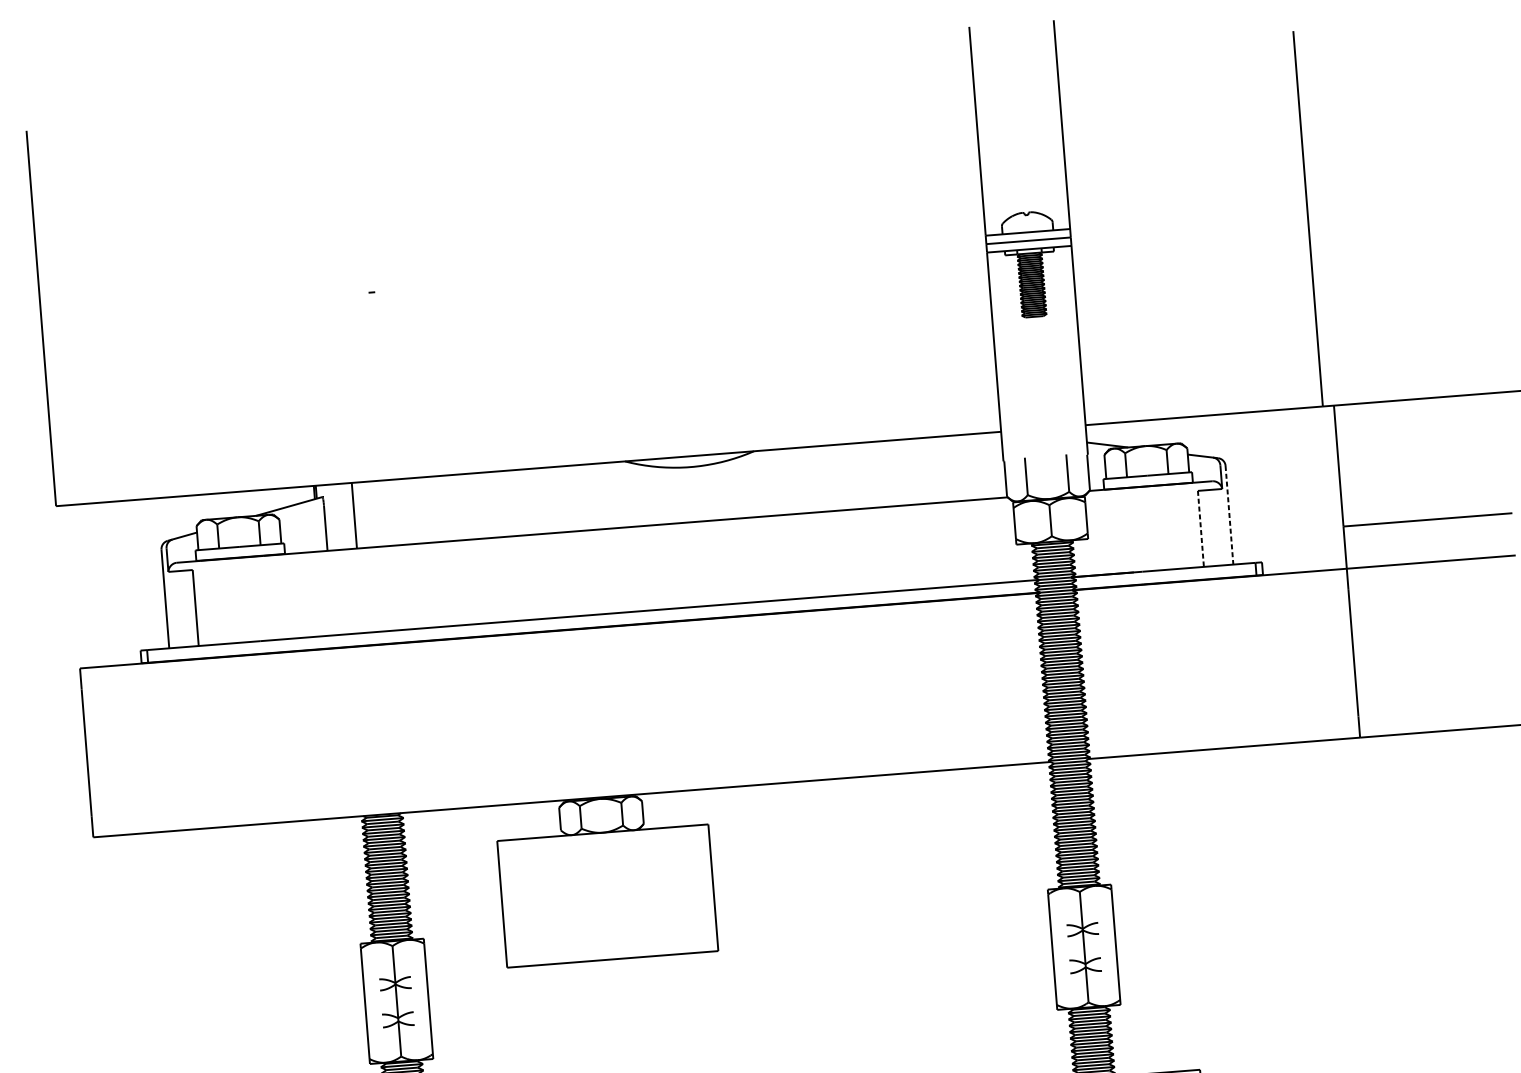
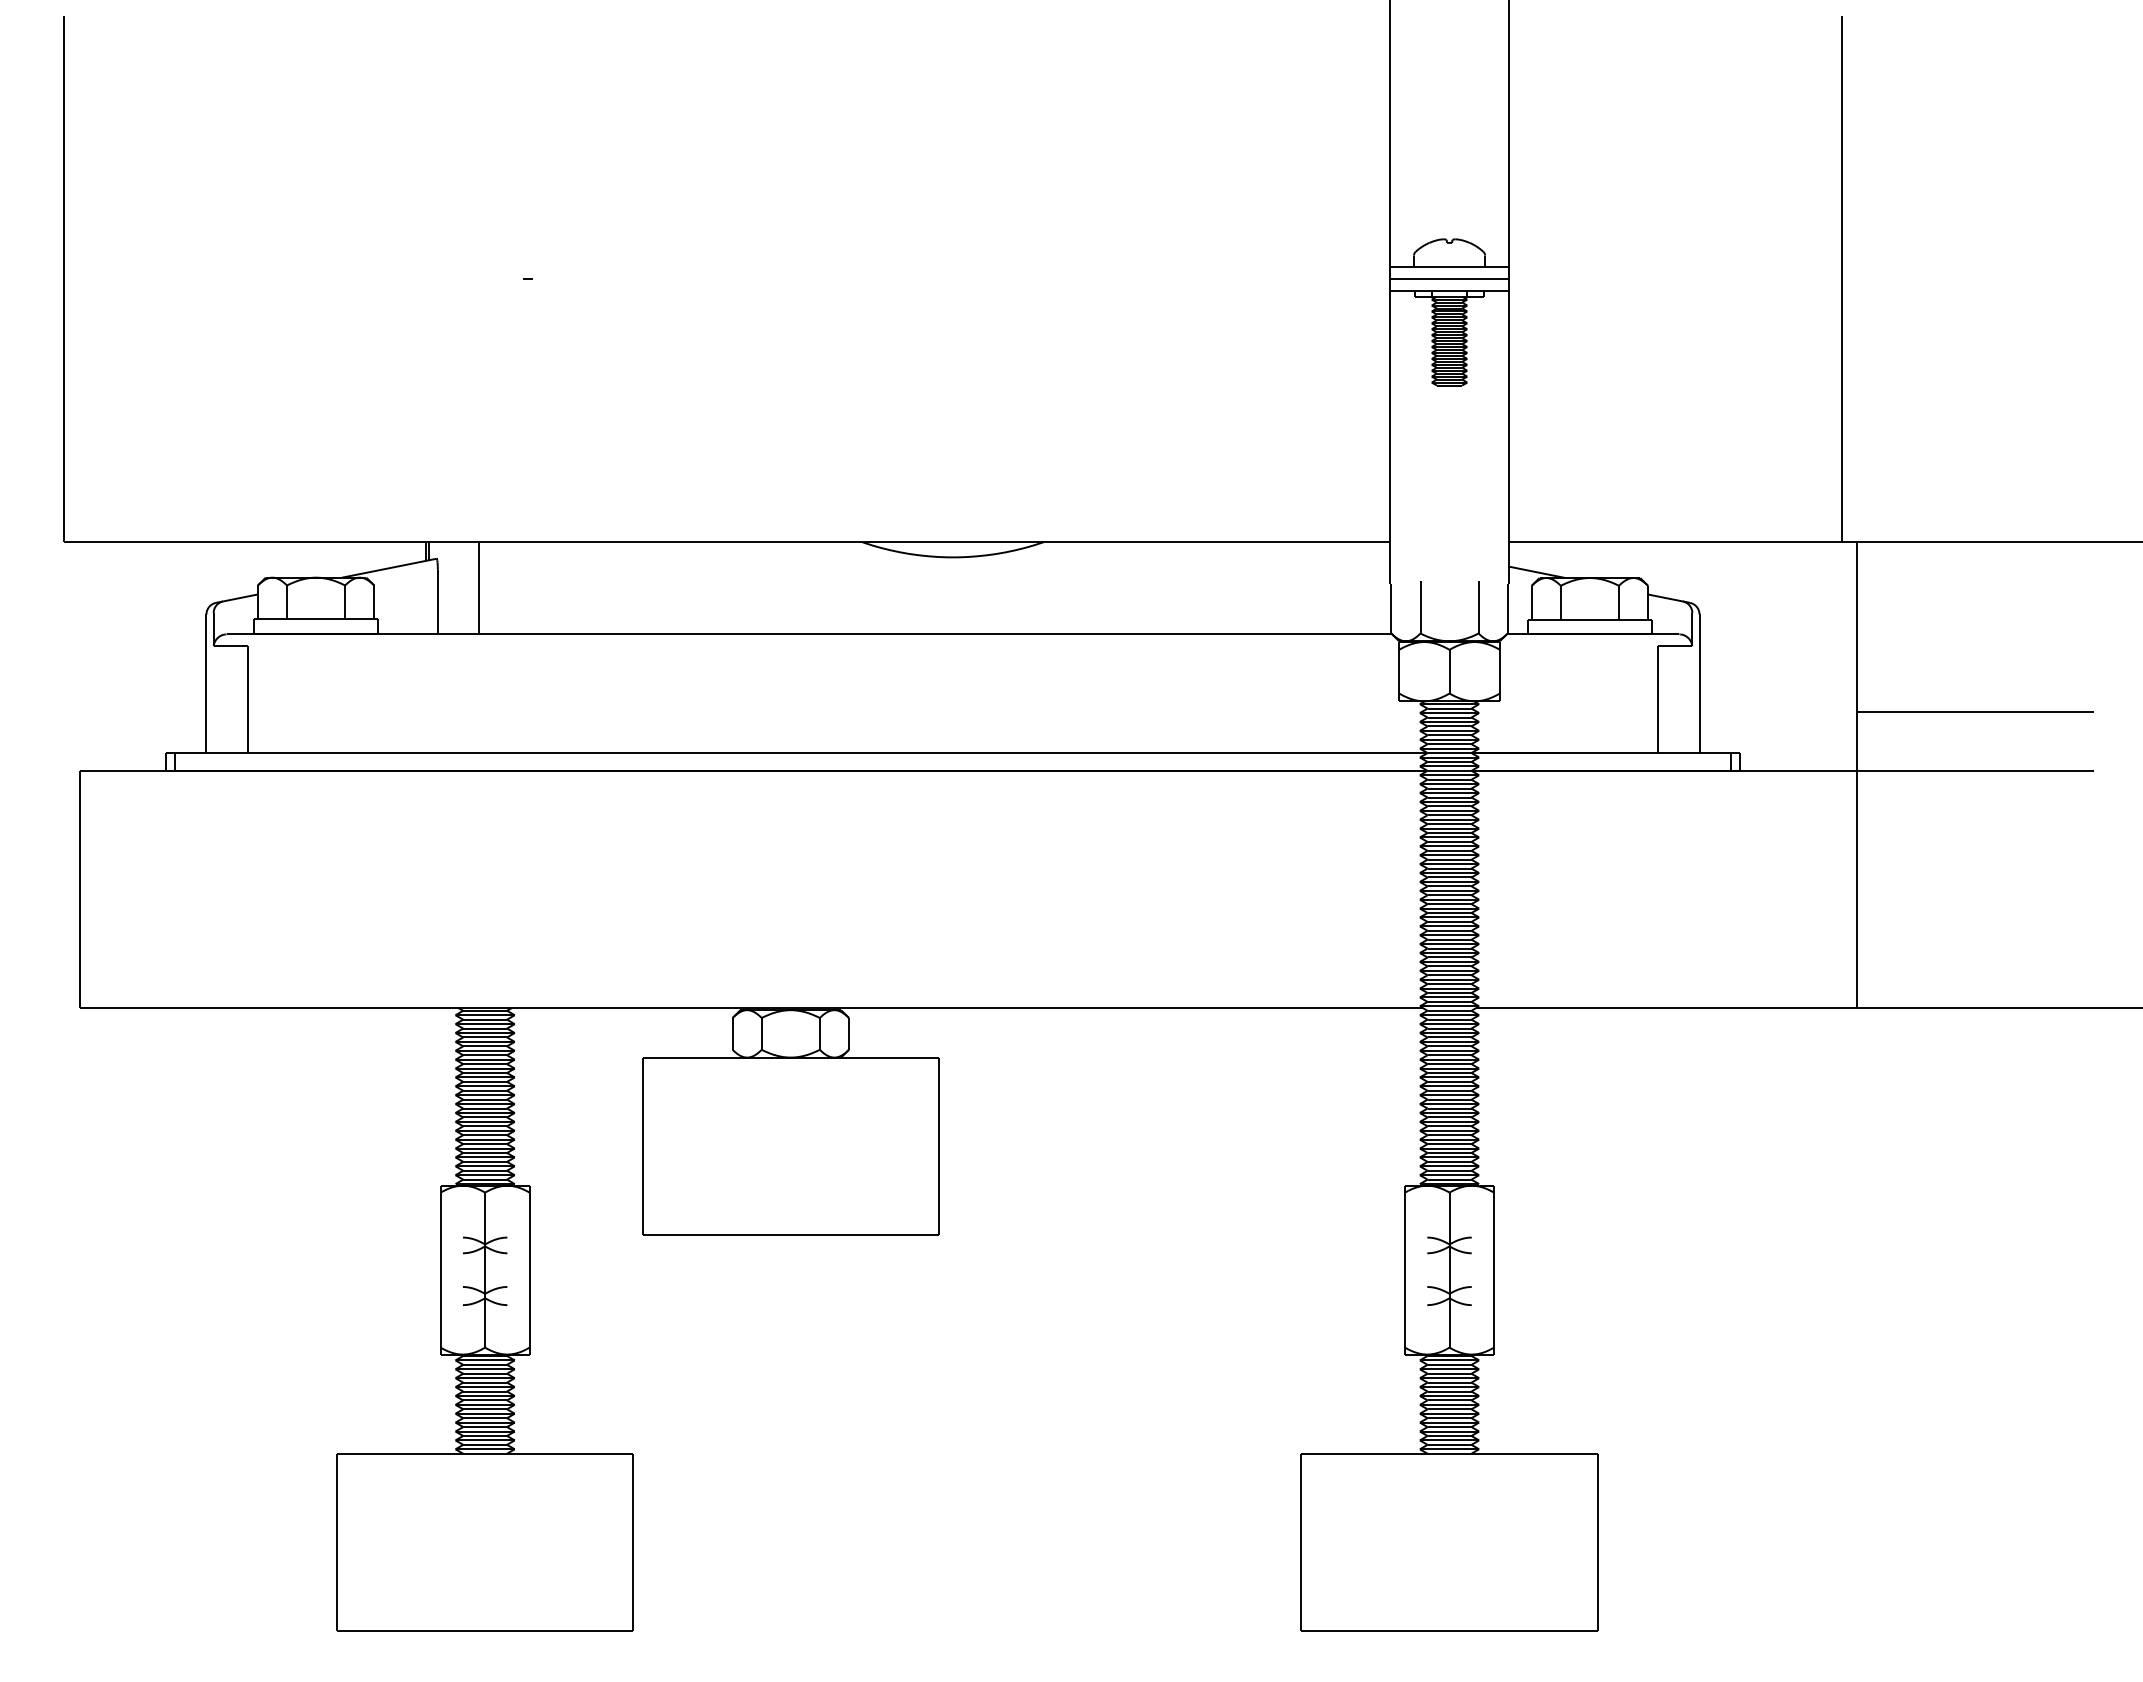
line: (1229, 515) -> (1699, 684), dashed -> solid
line: (1201, 529) -> (1658, 700), dashed -> solid

